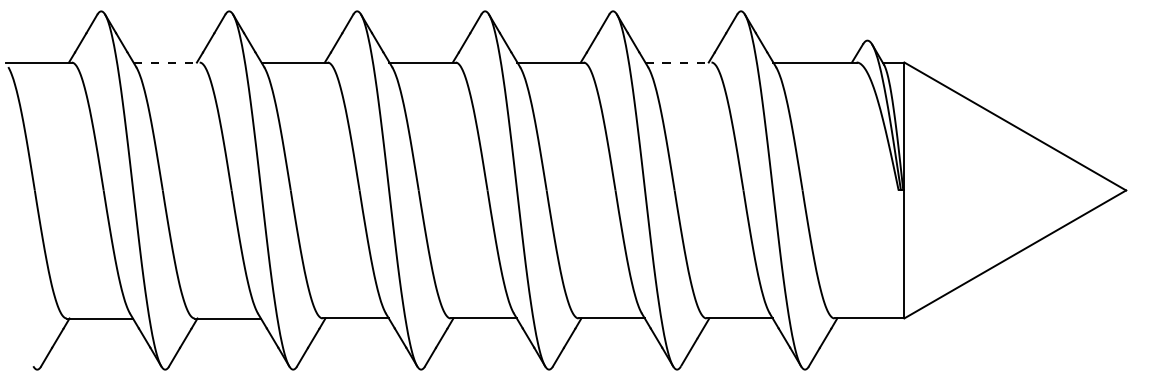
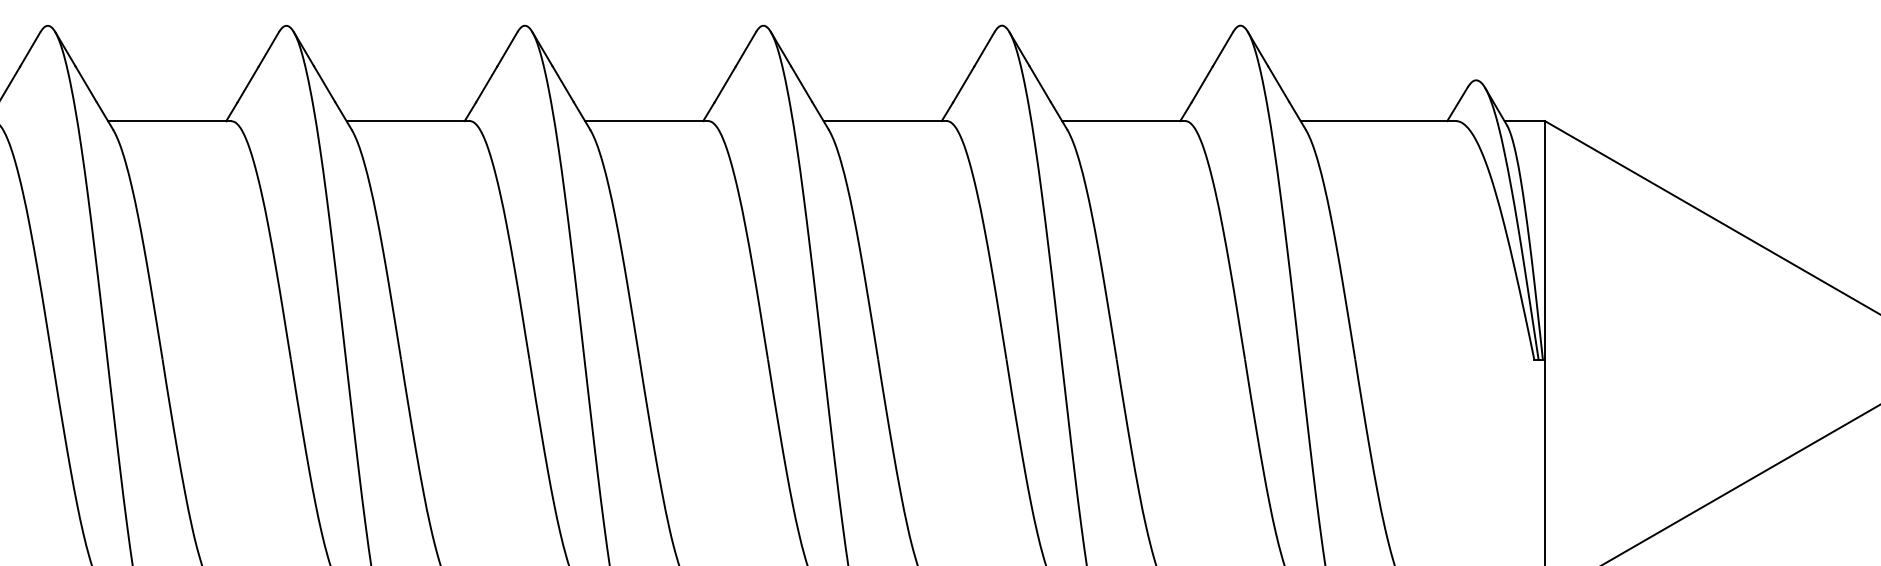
line: (167, 62) -> (171, 121), dashed -> solid
line: (678, 62) -> (1123, 121), dashed -> solid

